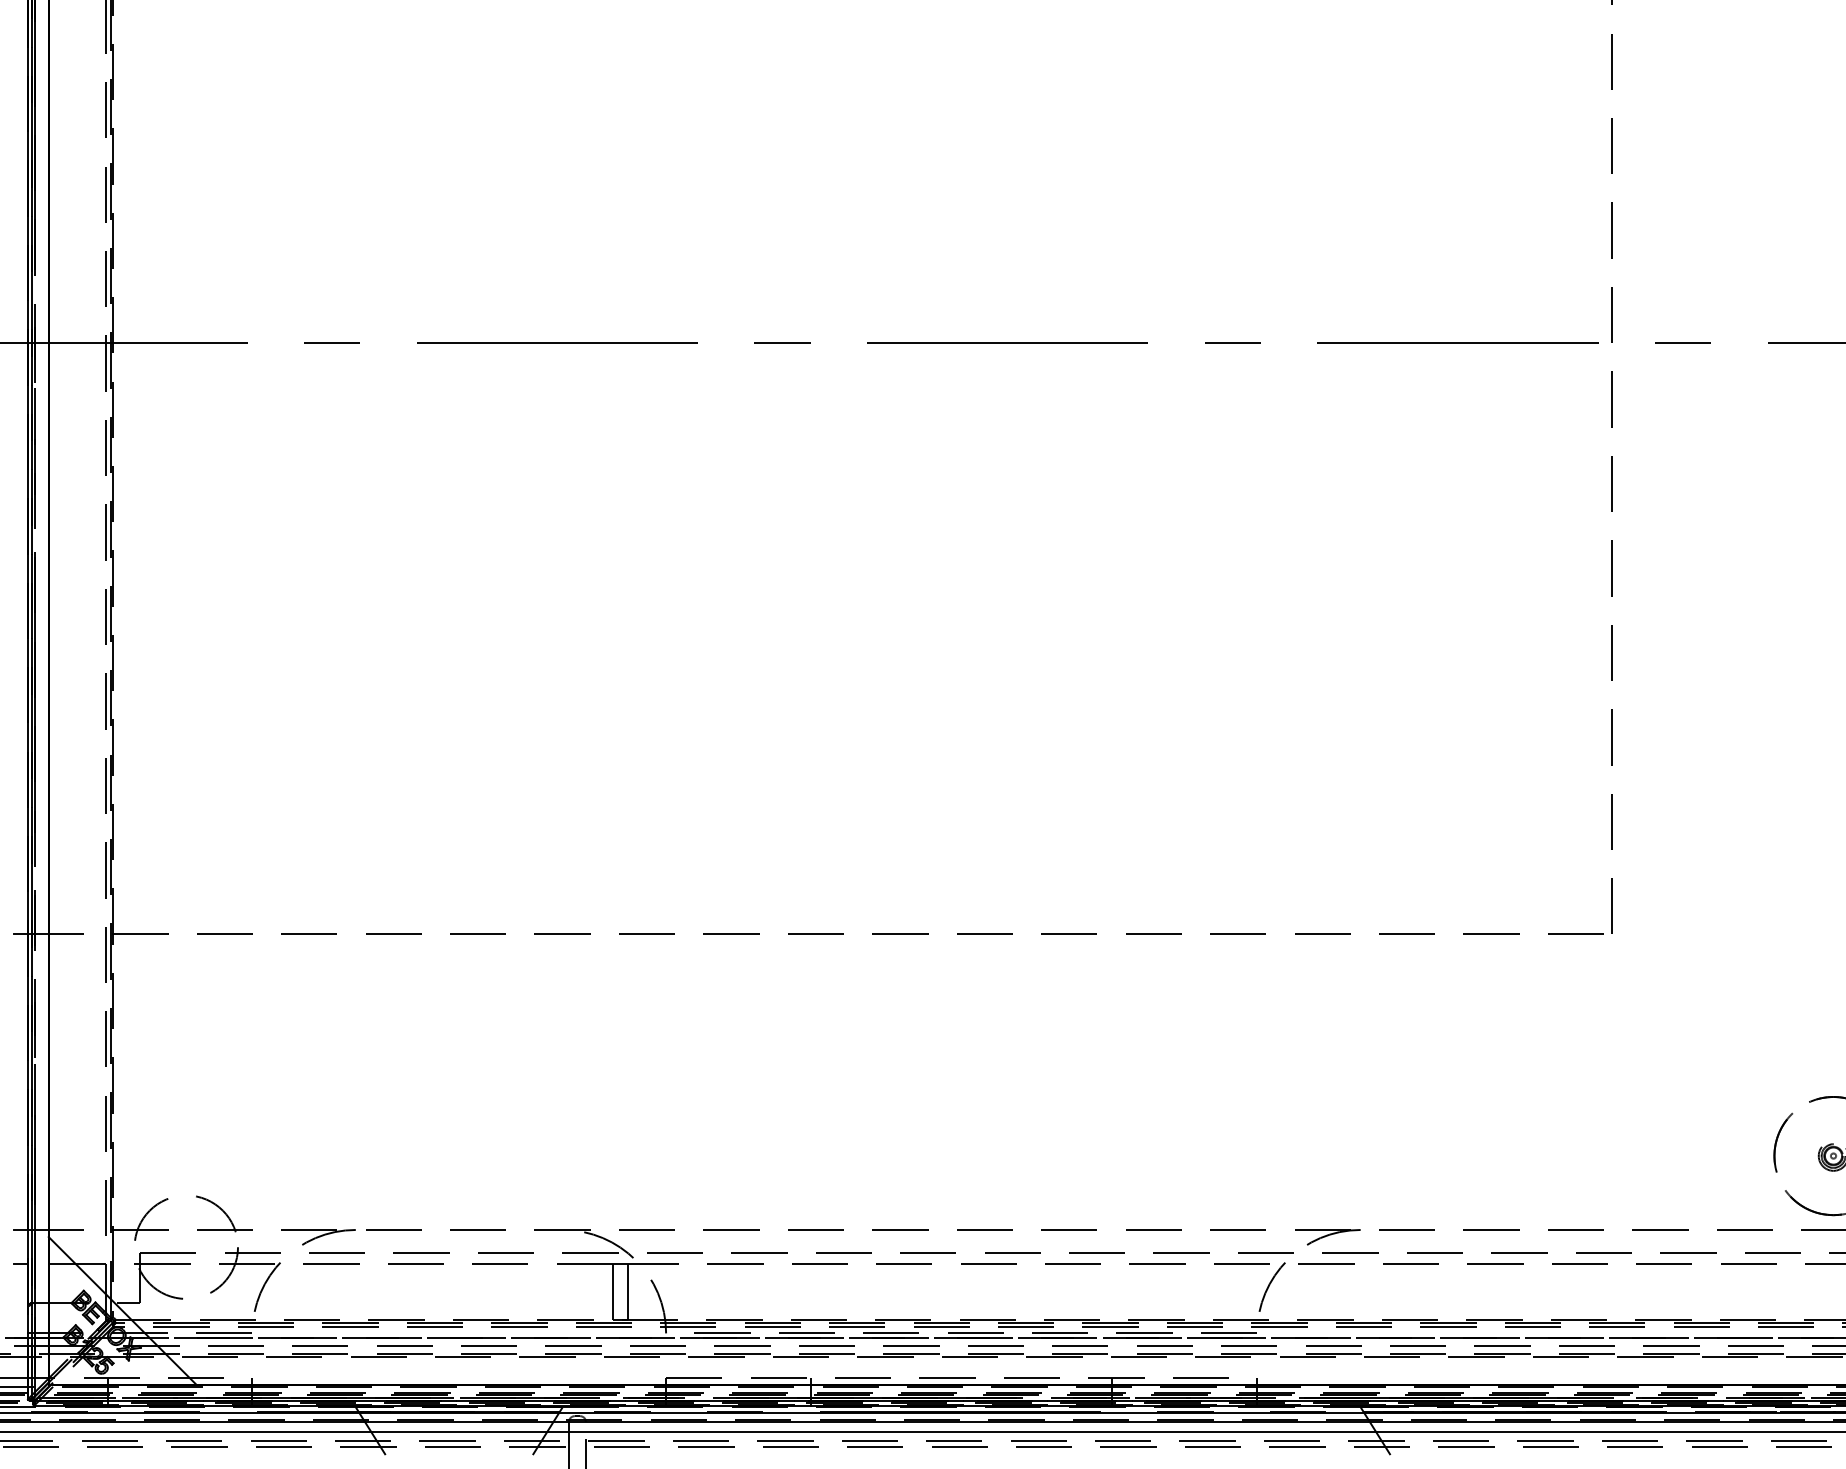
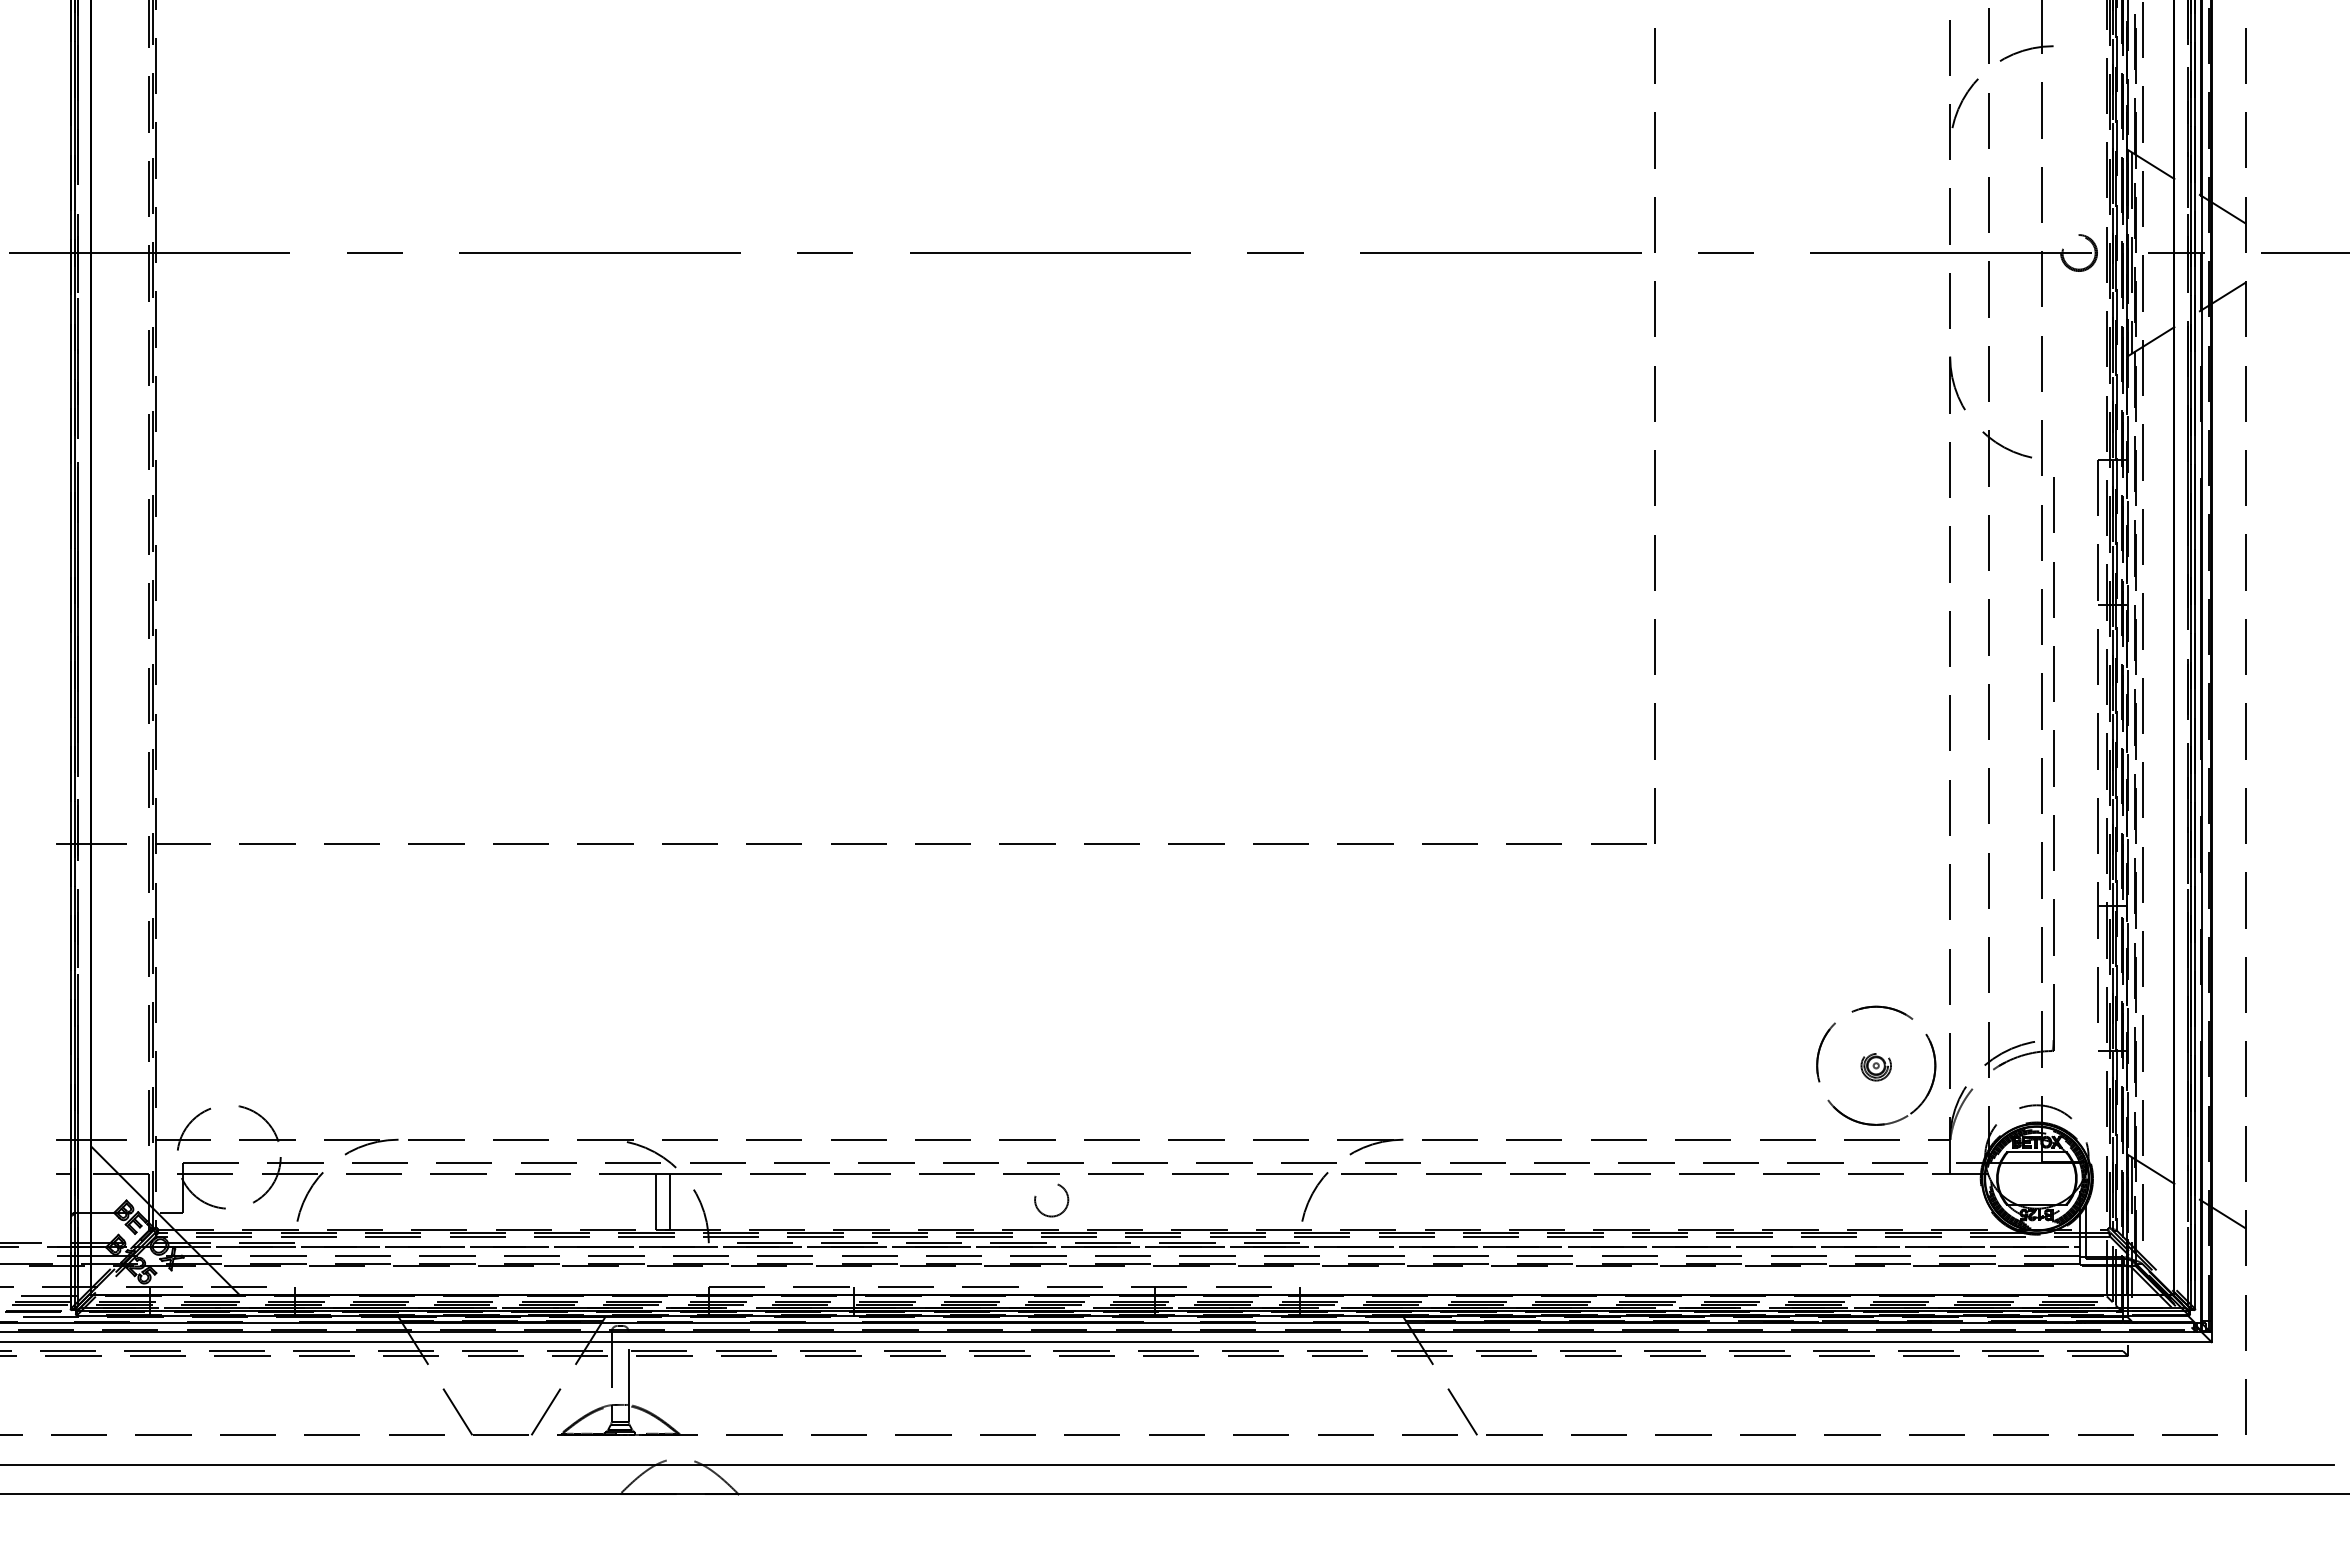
circle: (1008, 1290) -> (1051, 1200), added

